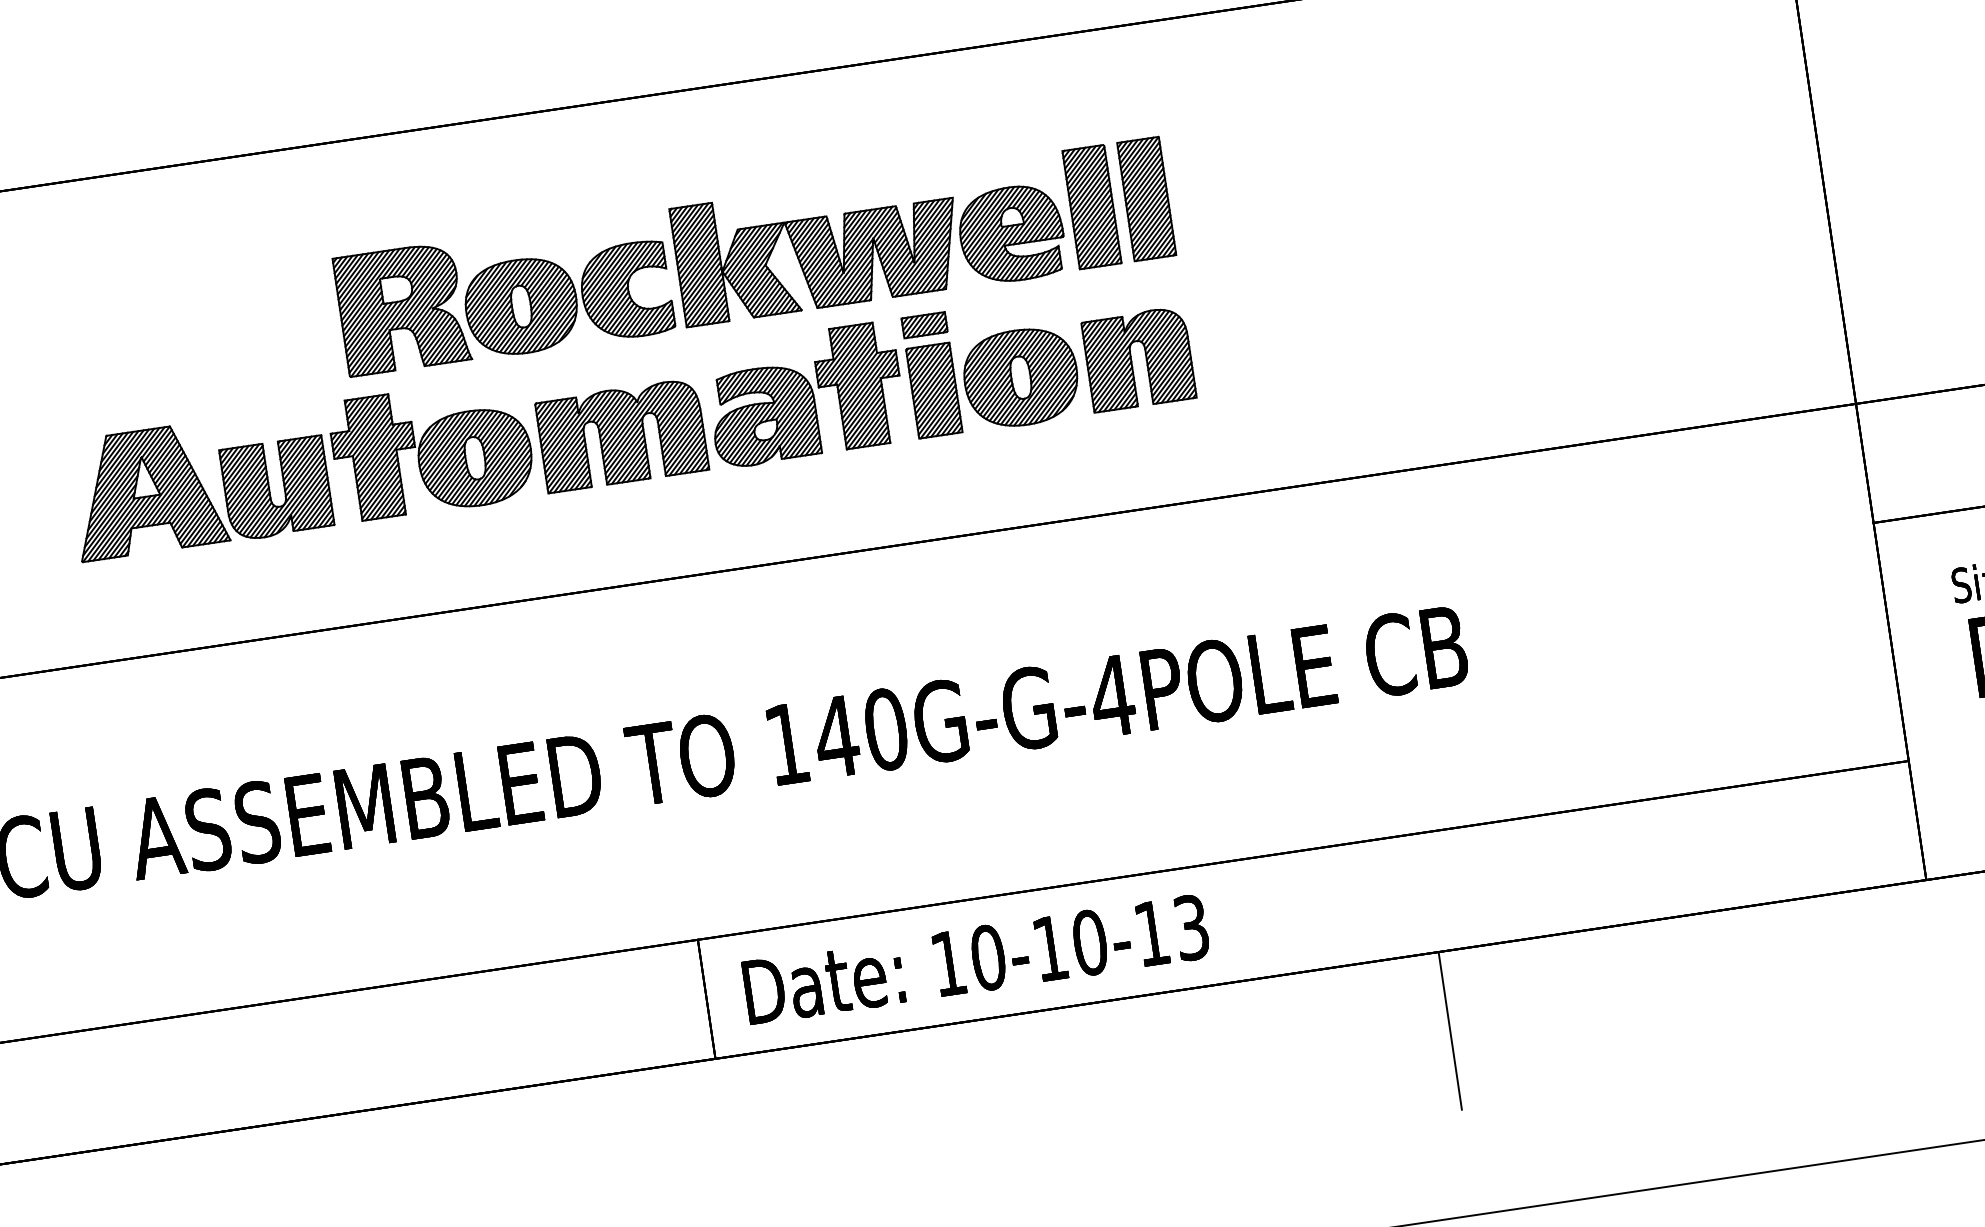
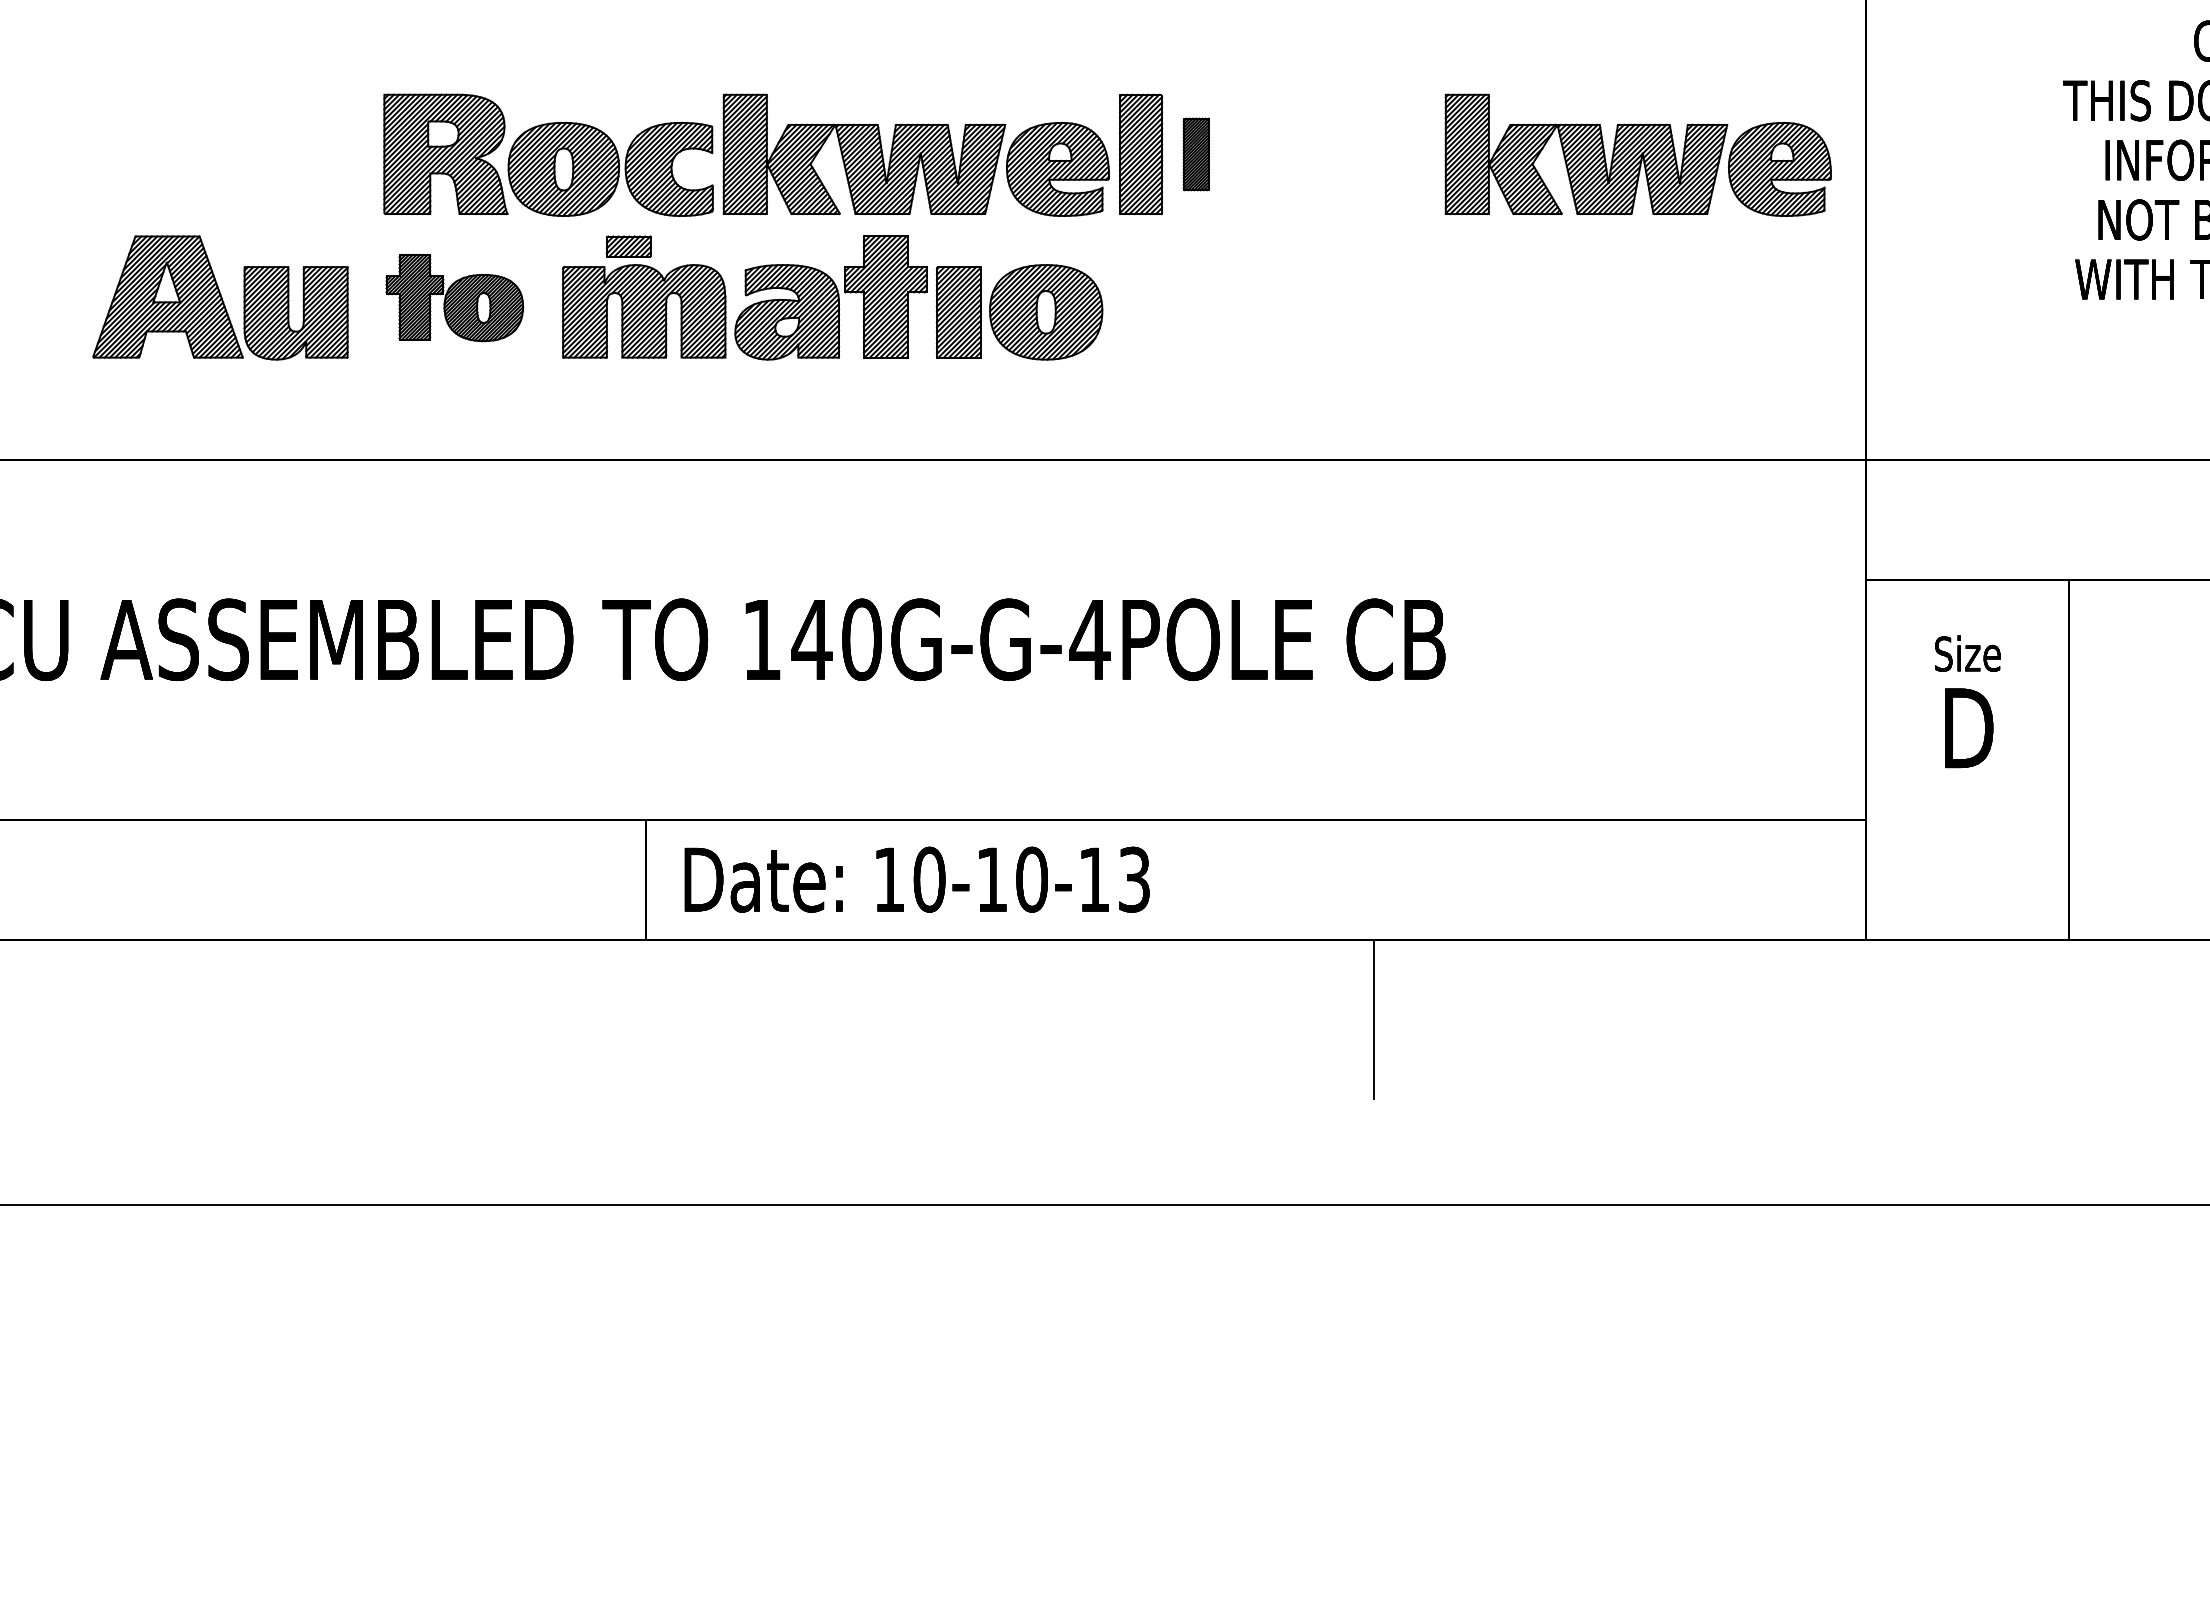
part: (1584, 135) -> (1637, 155), added
part: (1146, 199) -> (1196, 154), size x0.6
part: (924, 325) -> (628, 246), moved
part: (1138, 359) -> (1164, 311), removed
part: (431, 449) -> (454, 297), size x0.7

